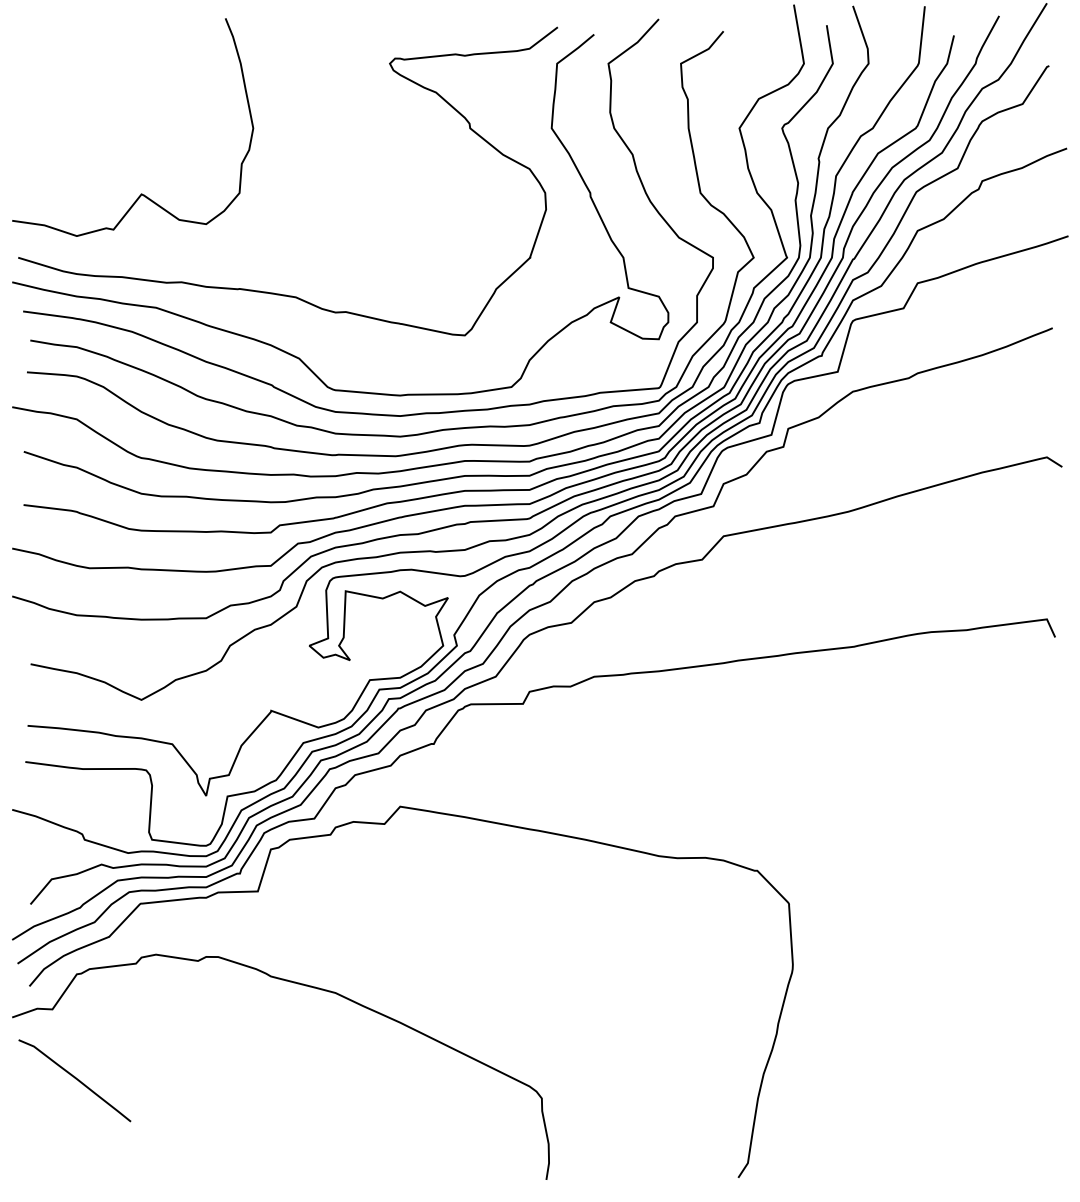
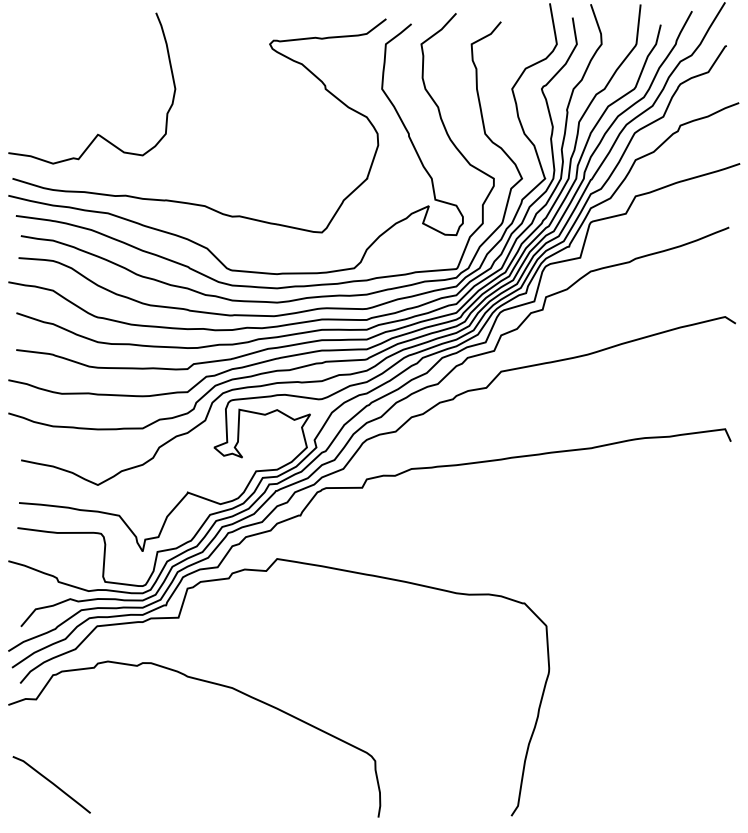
curve: (74, 1078) -> (51, 783), moved

